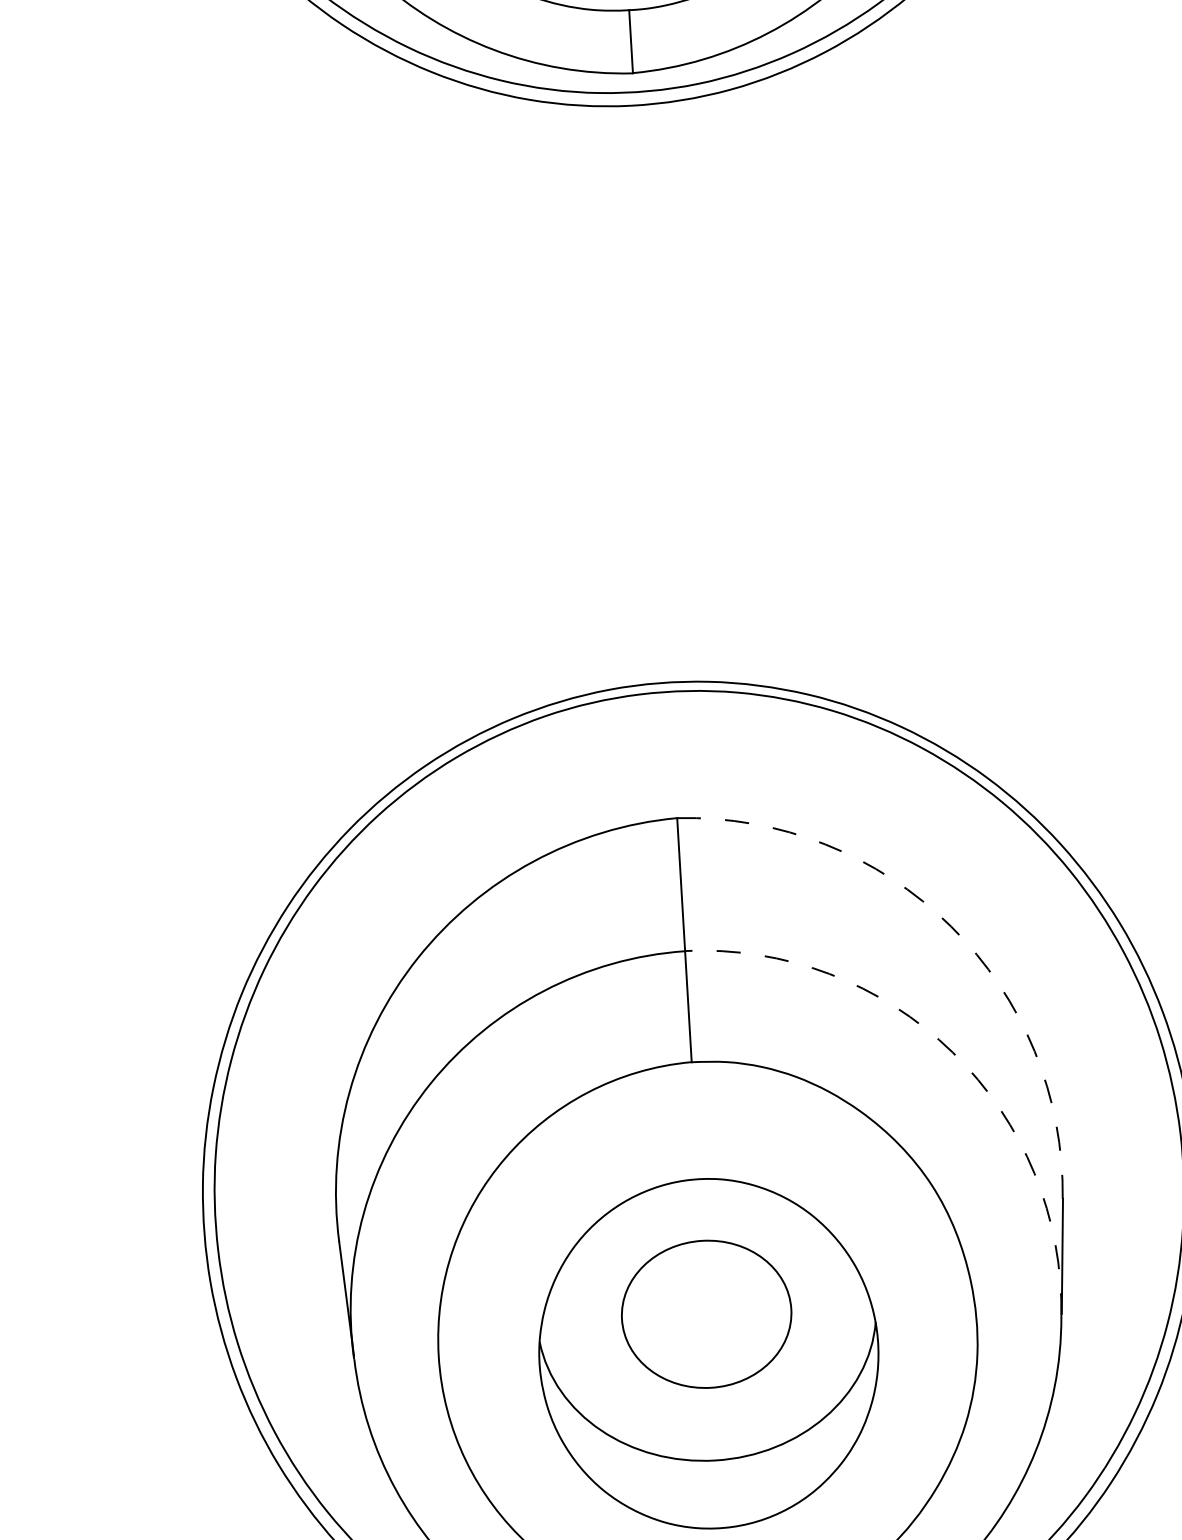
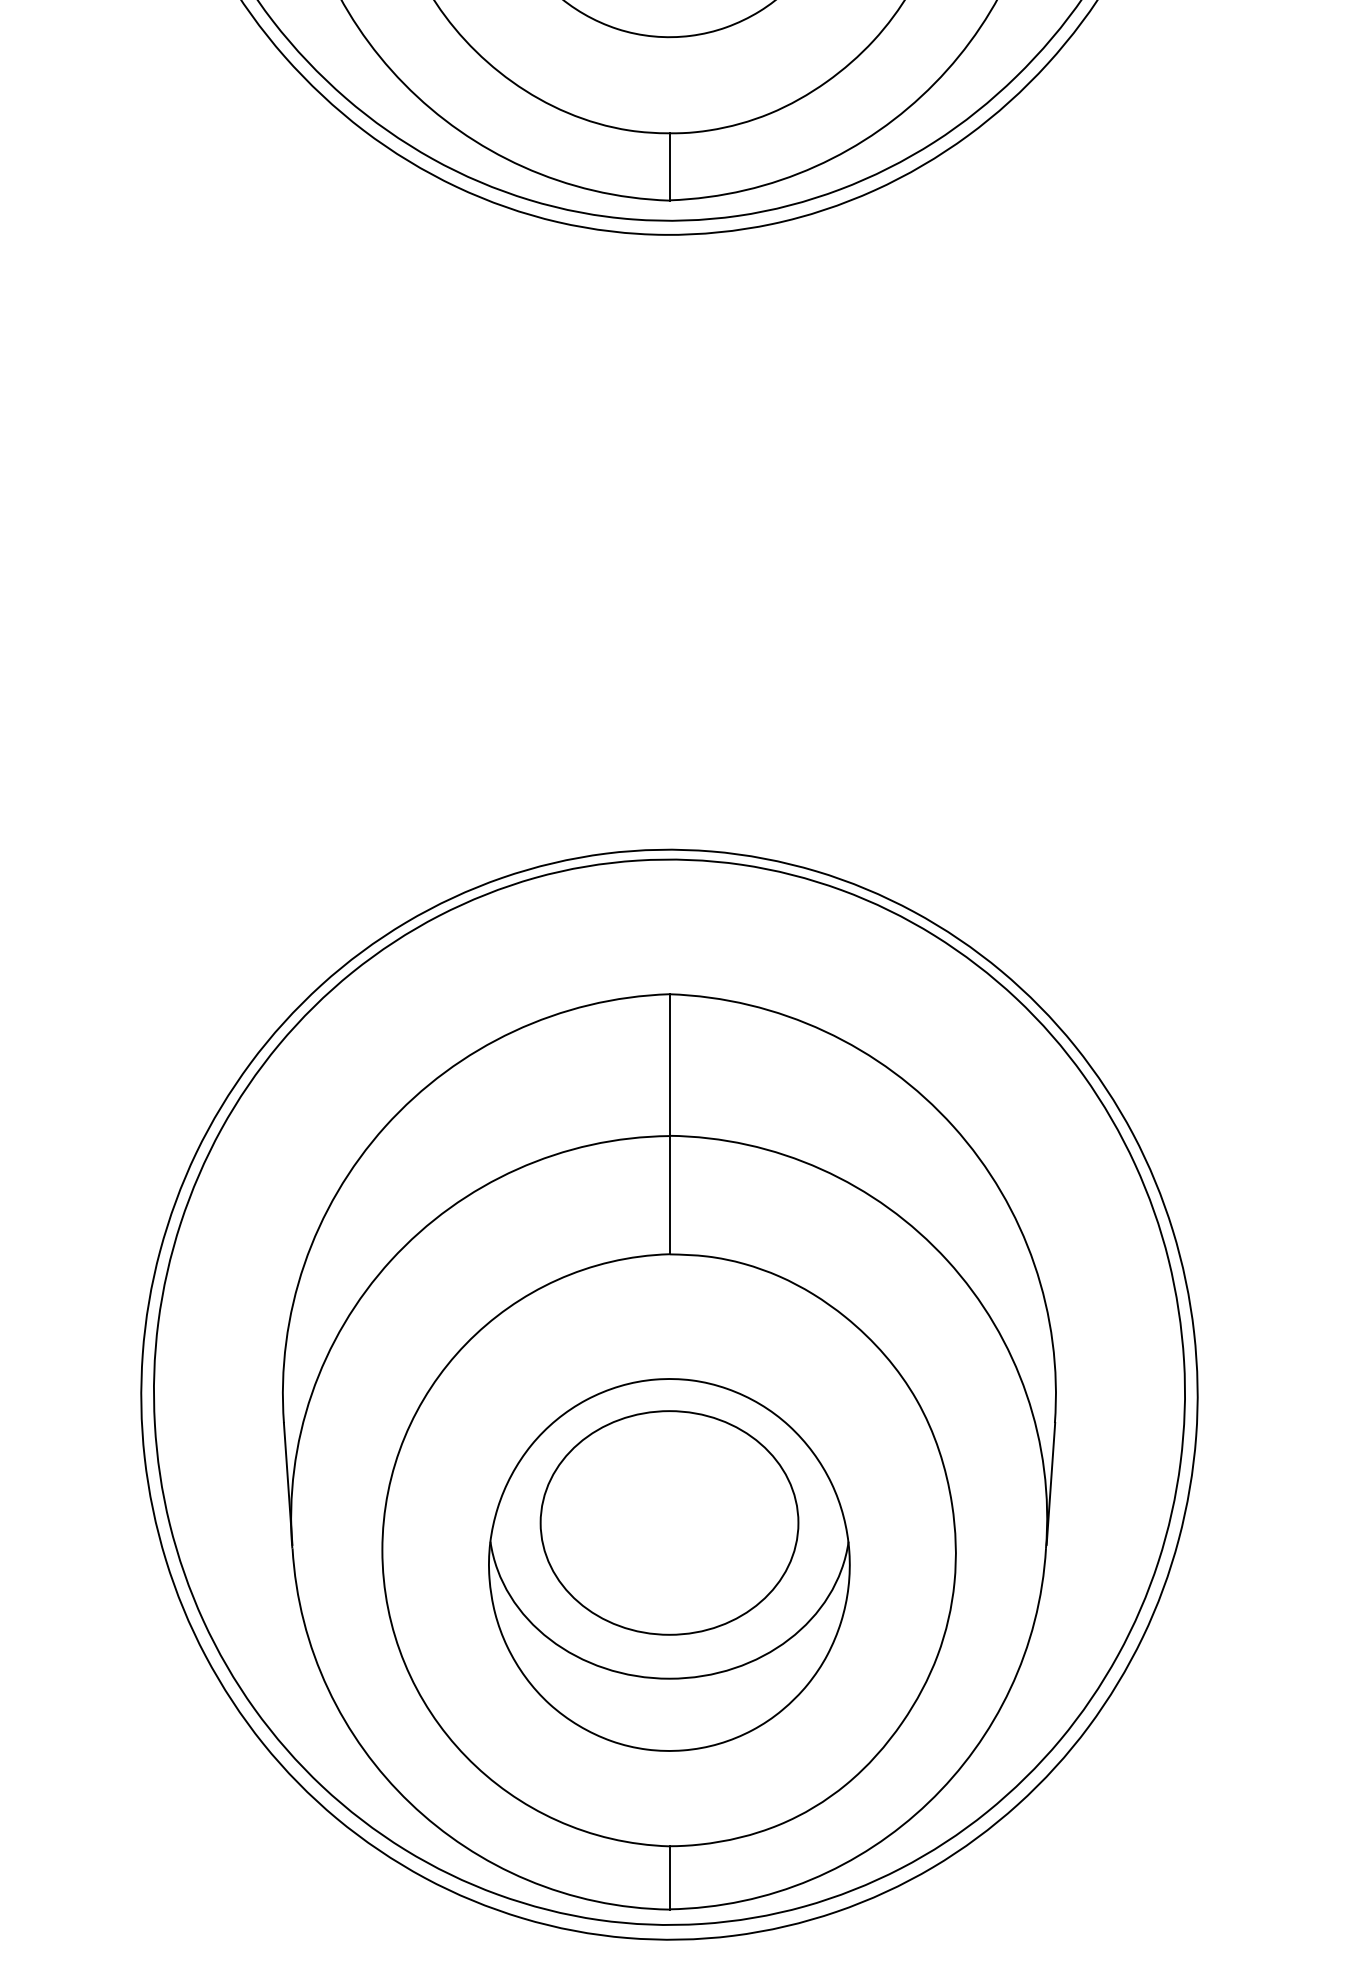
arc: (951, 926) -> (953, 1126), dashed -> solid
arc: (952, 1052) -> (947, 1260), dashed -> solid
part: (706, 1313) -> (669, 1522), size x1.43

